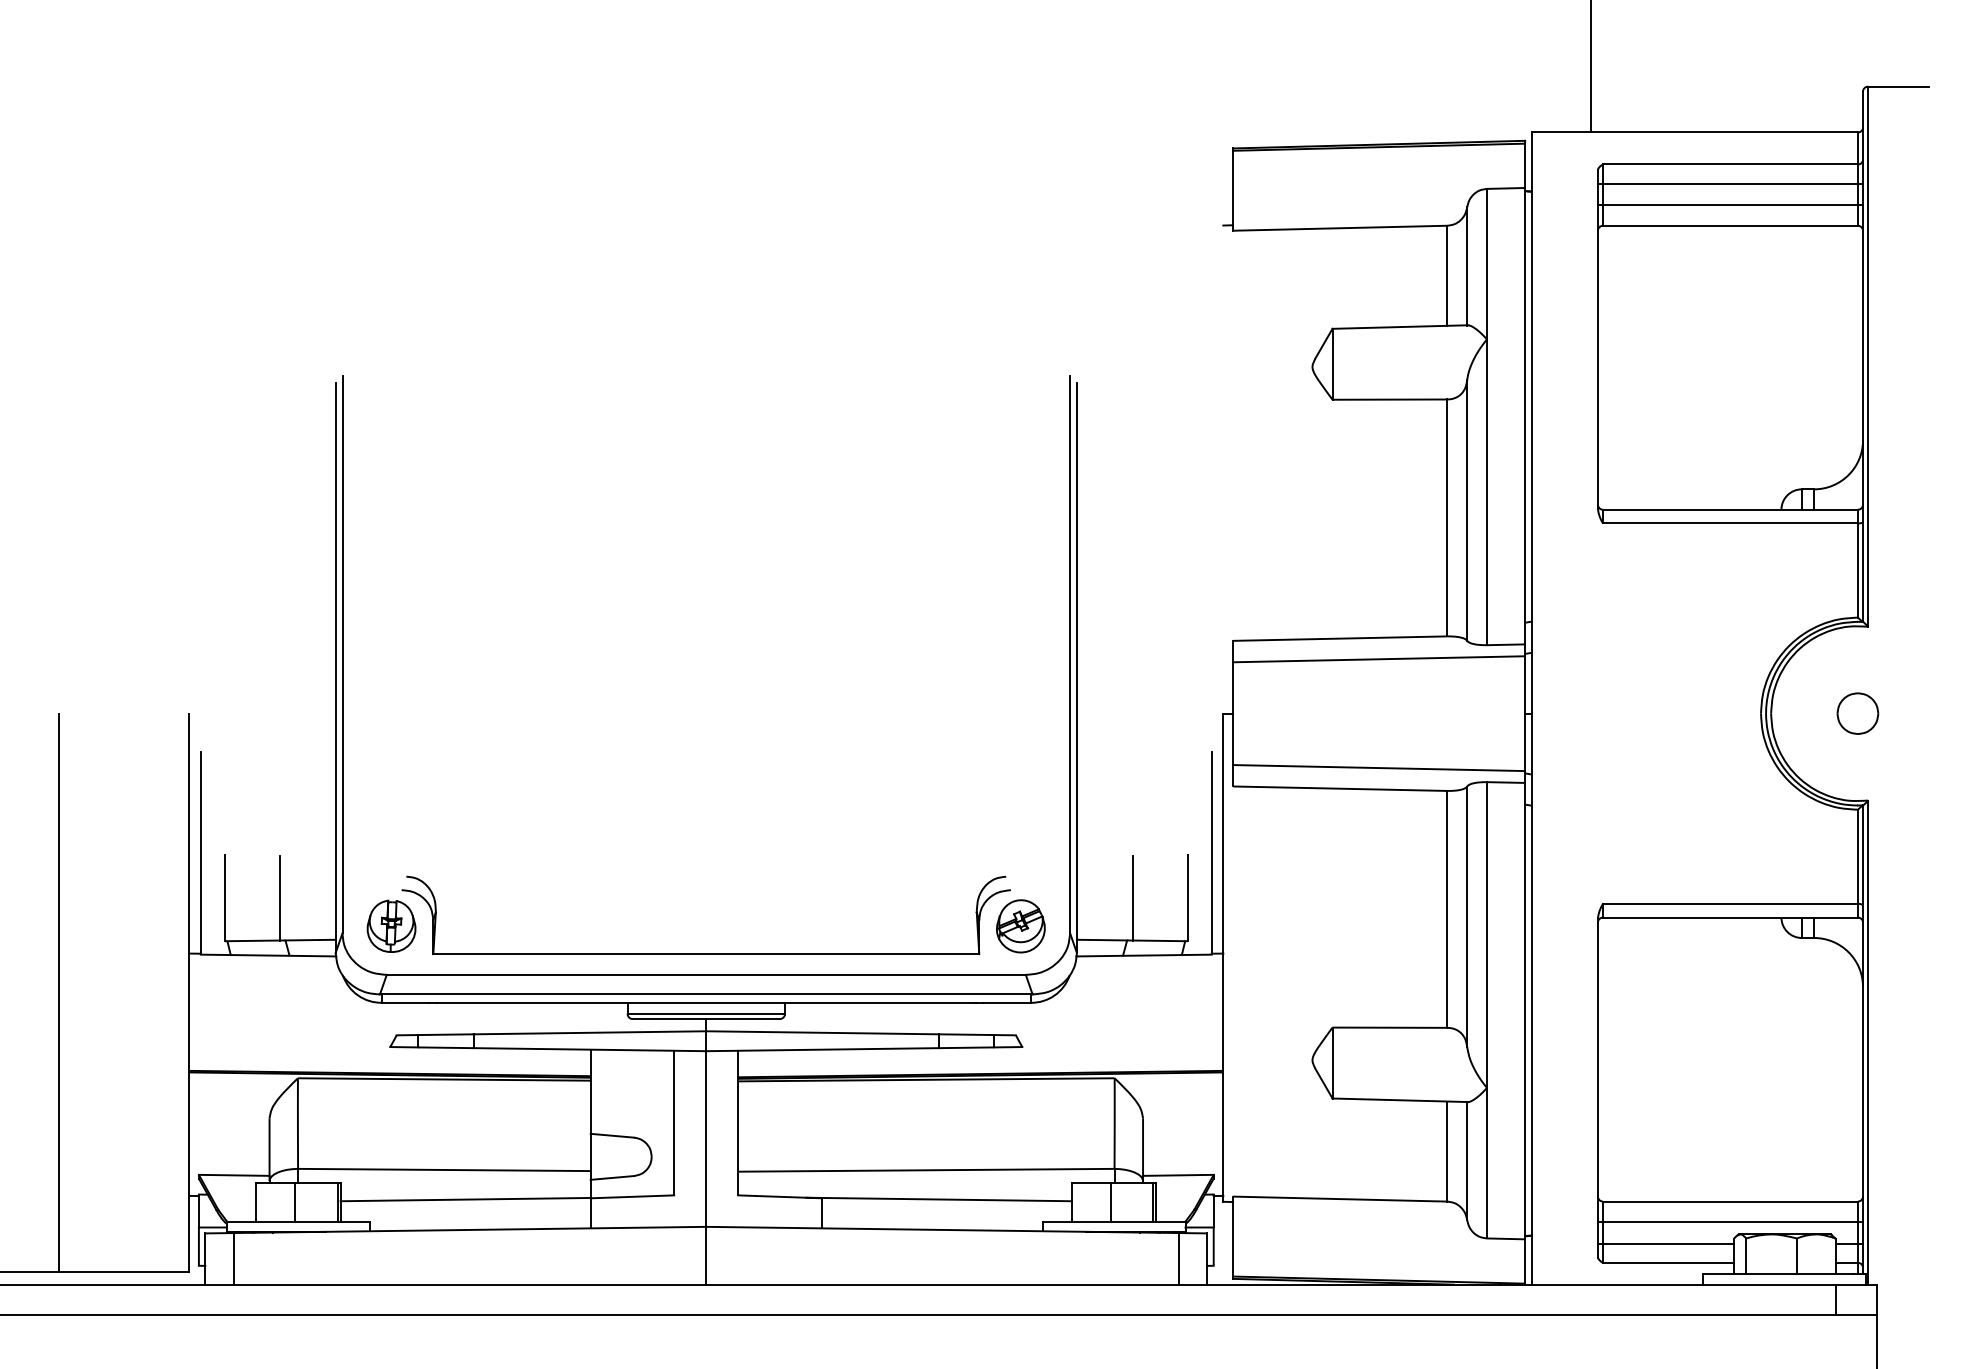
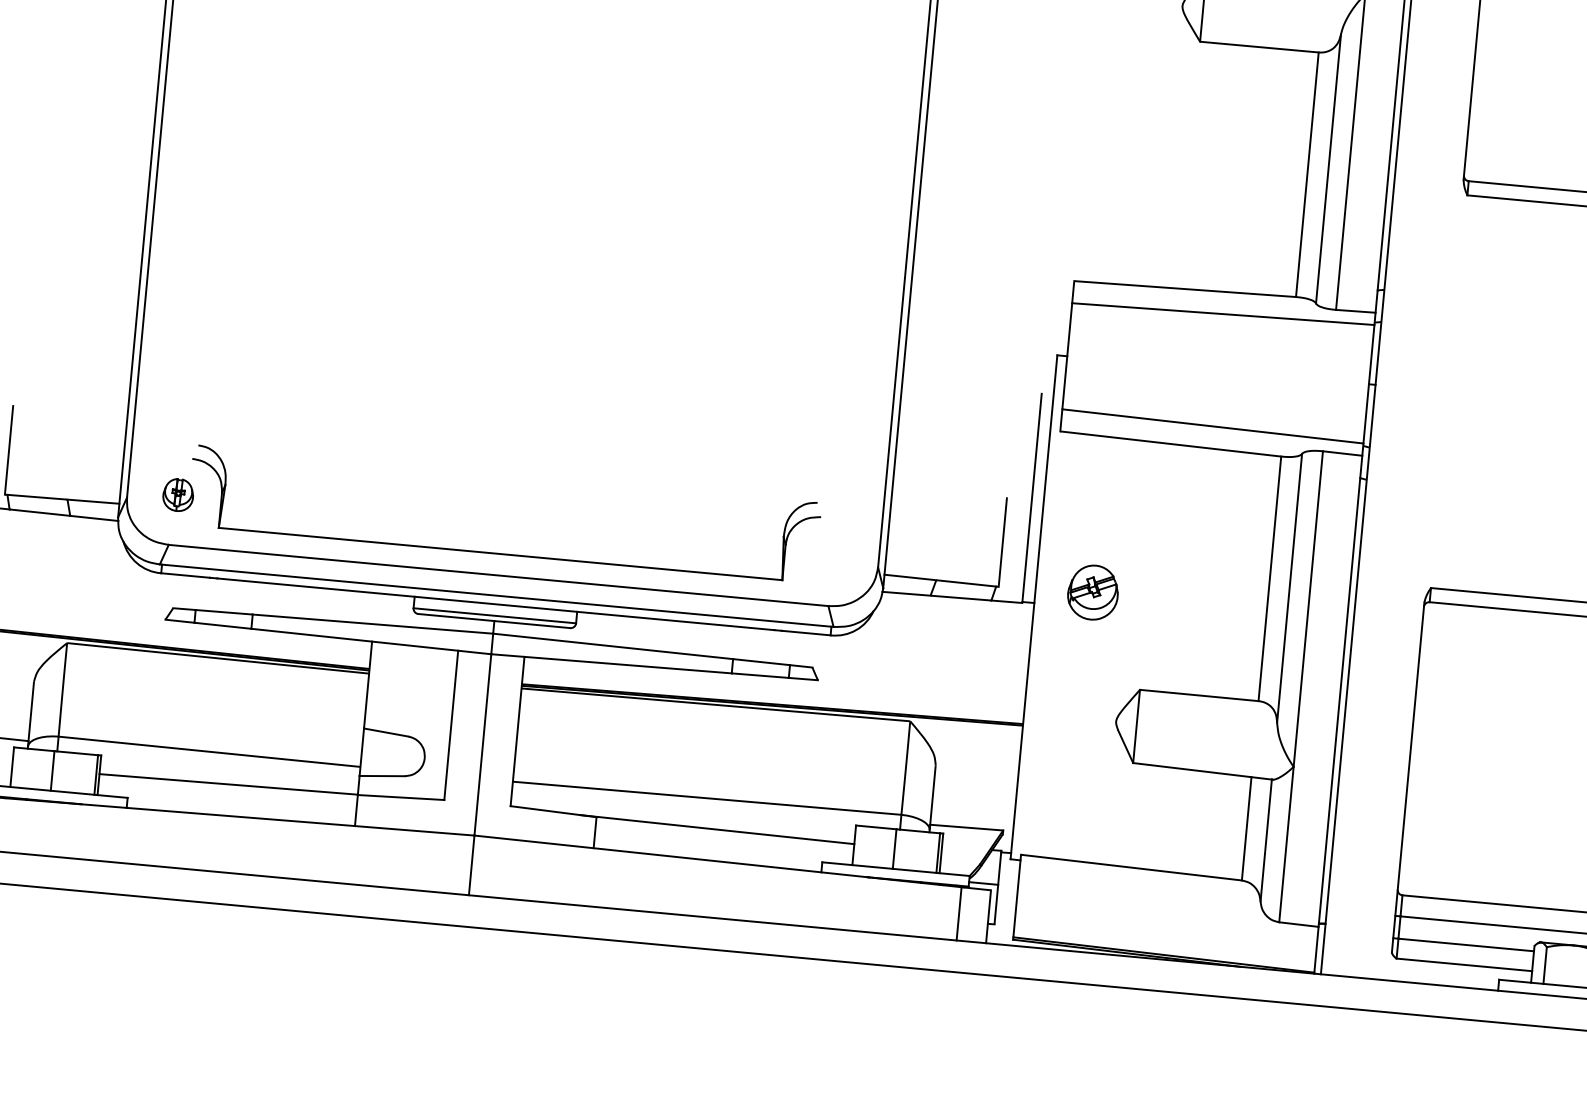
line: (279, 898) -> (65, 455), removed
line: (1132, 898) -> (945, 537), removed
part: (391, 925) -> (178, 494), size x0.6
part: (1020, 926) -> (1092, 592), moved

